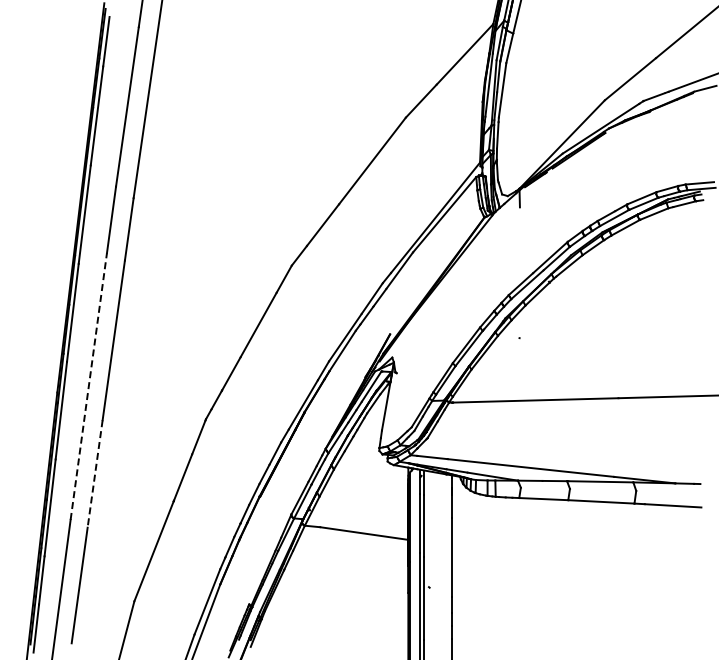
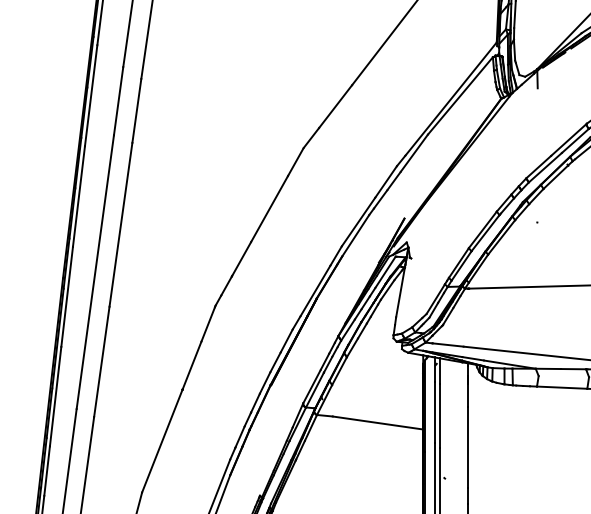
line: (88, 386) -> (95, 272), dashed -> solid
line: (95, 474) -> (102, 362), dashed -> solid

